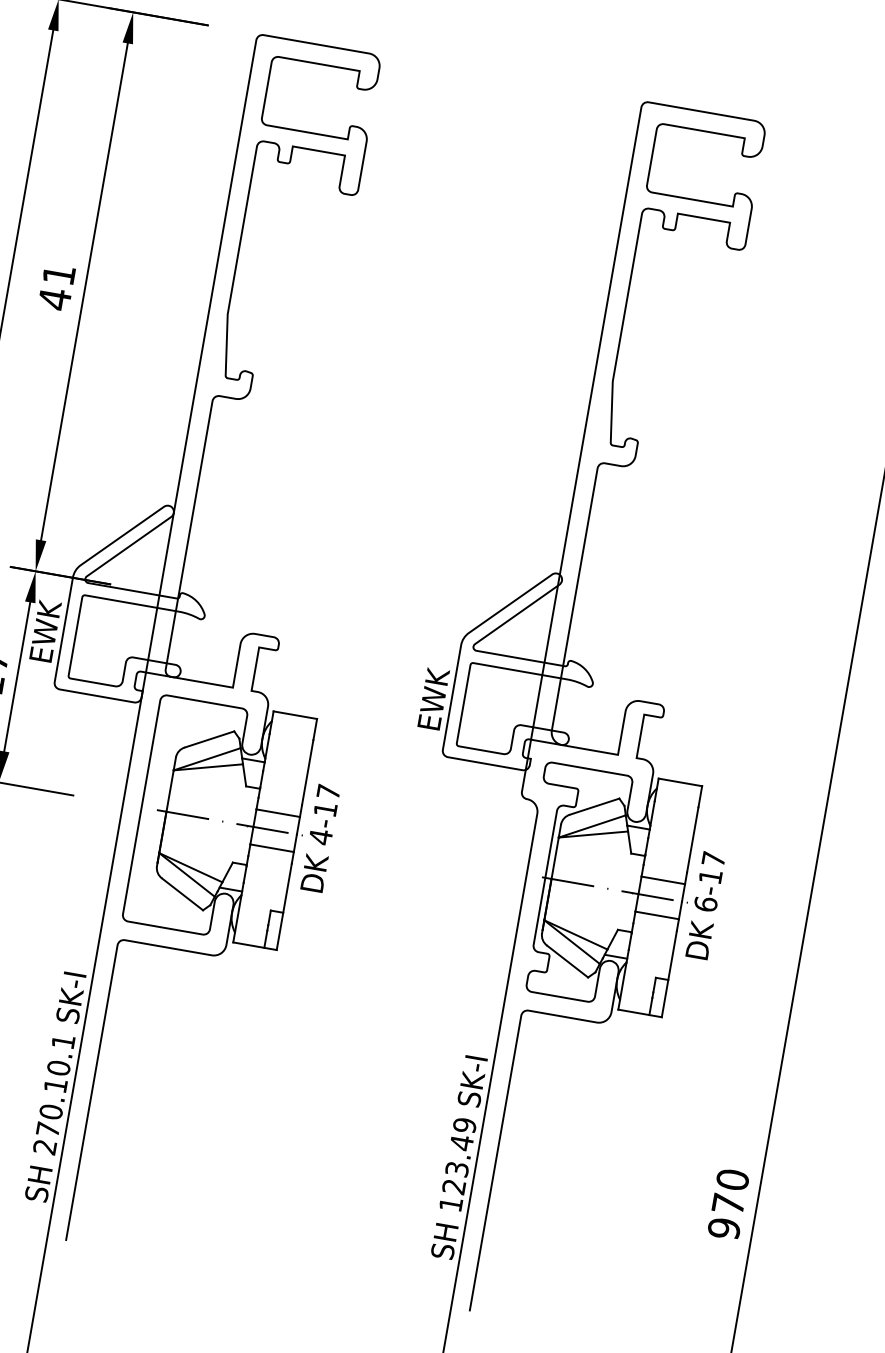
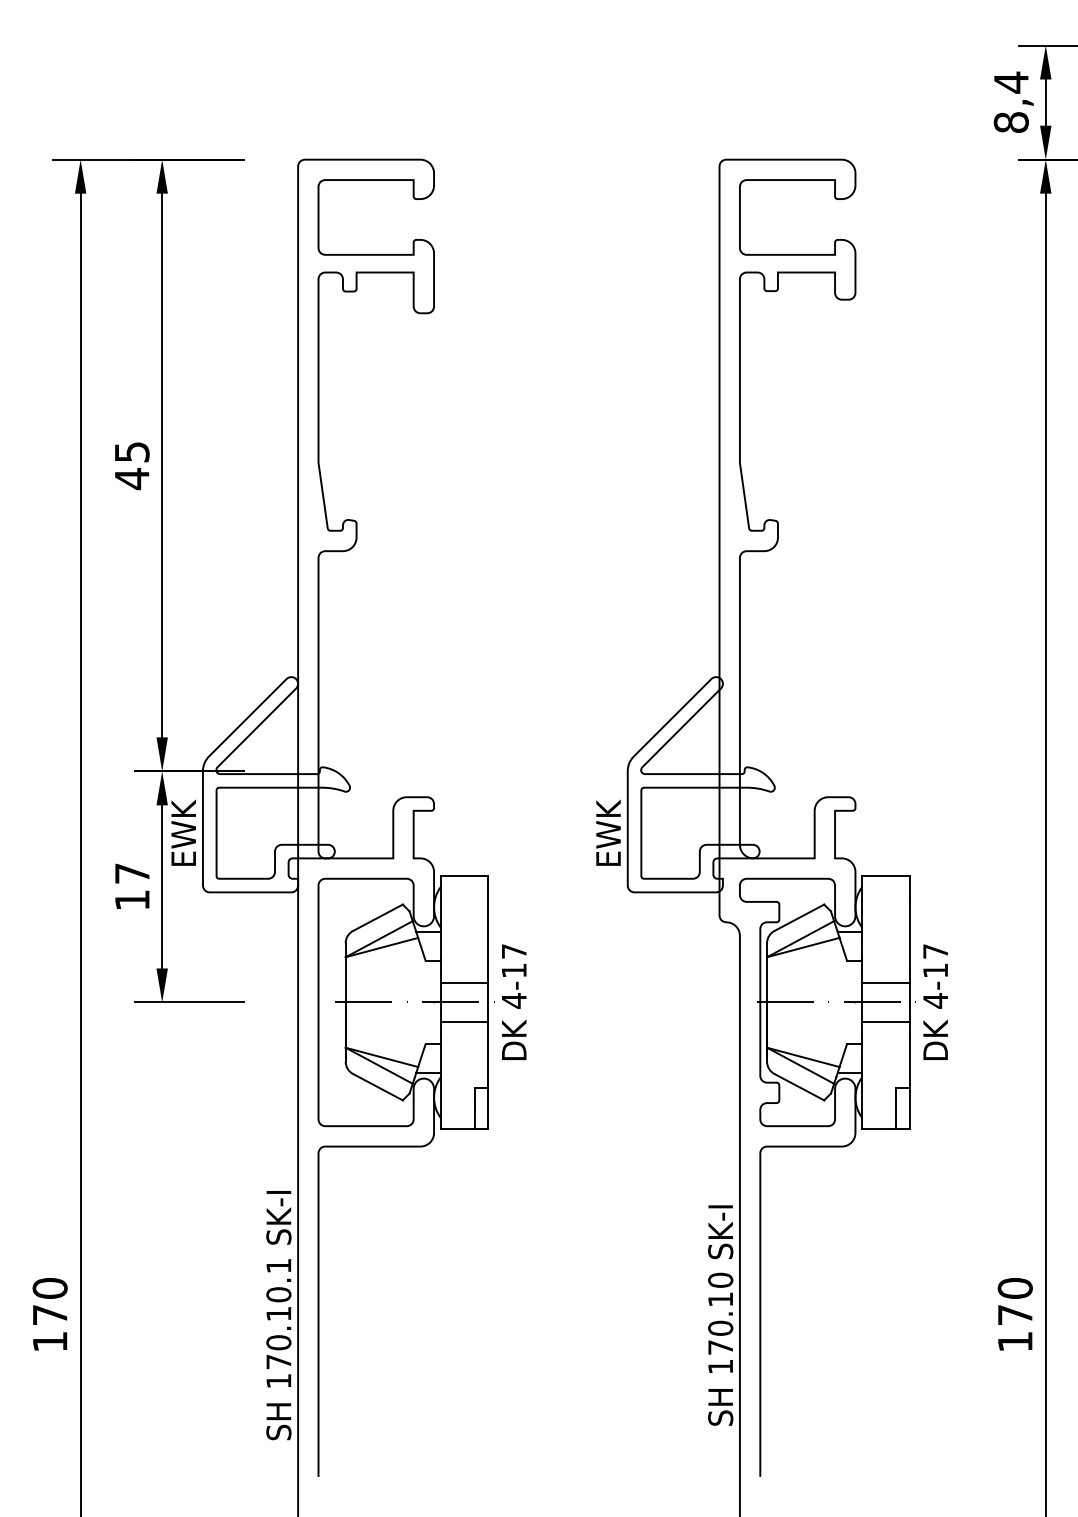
text: (59, 275) -> (132, 452), 41 -> 45
text: (705, 904) -> (935, 1000), 6-17 -> 4-17
text: (44, 1147) -> (278, 1381), 270.10.1 -> 170.10.1
text: (459, 1155) -> (720, 1313), 123.49 -> 170.10
text: (723, 1228) -> (1014, 1341), 970 -> 170

